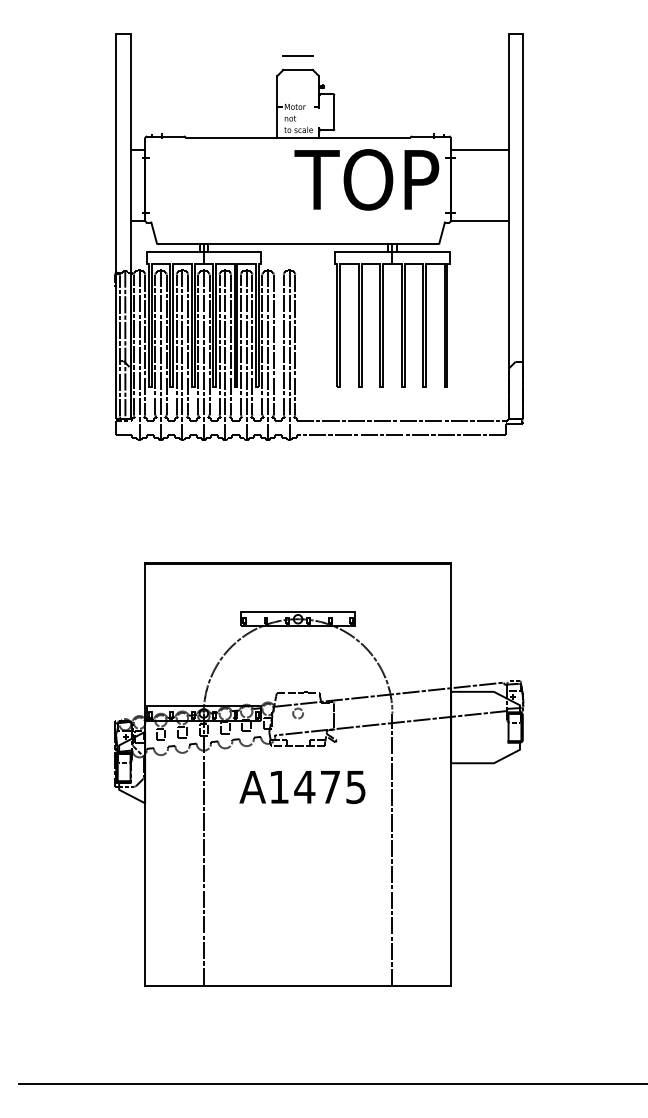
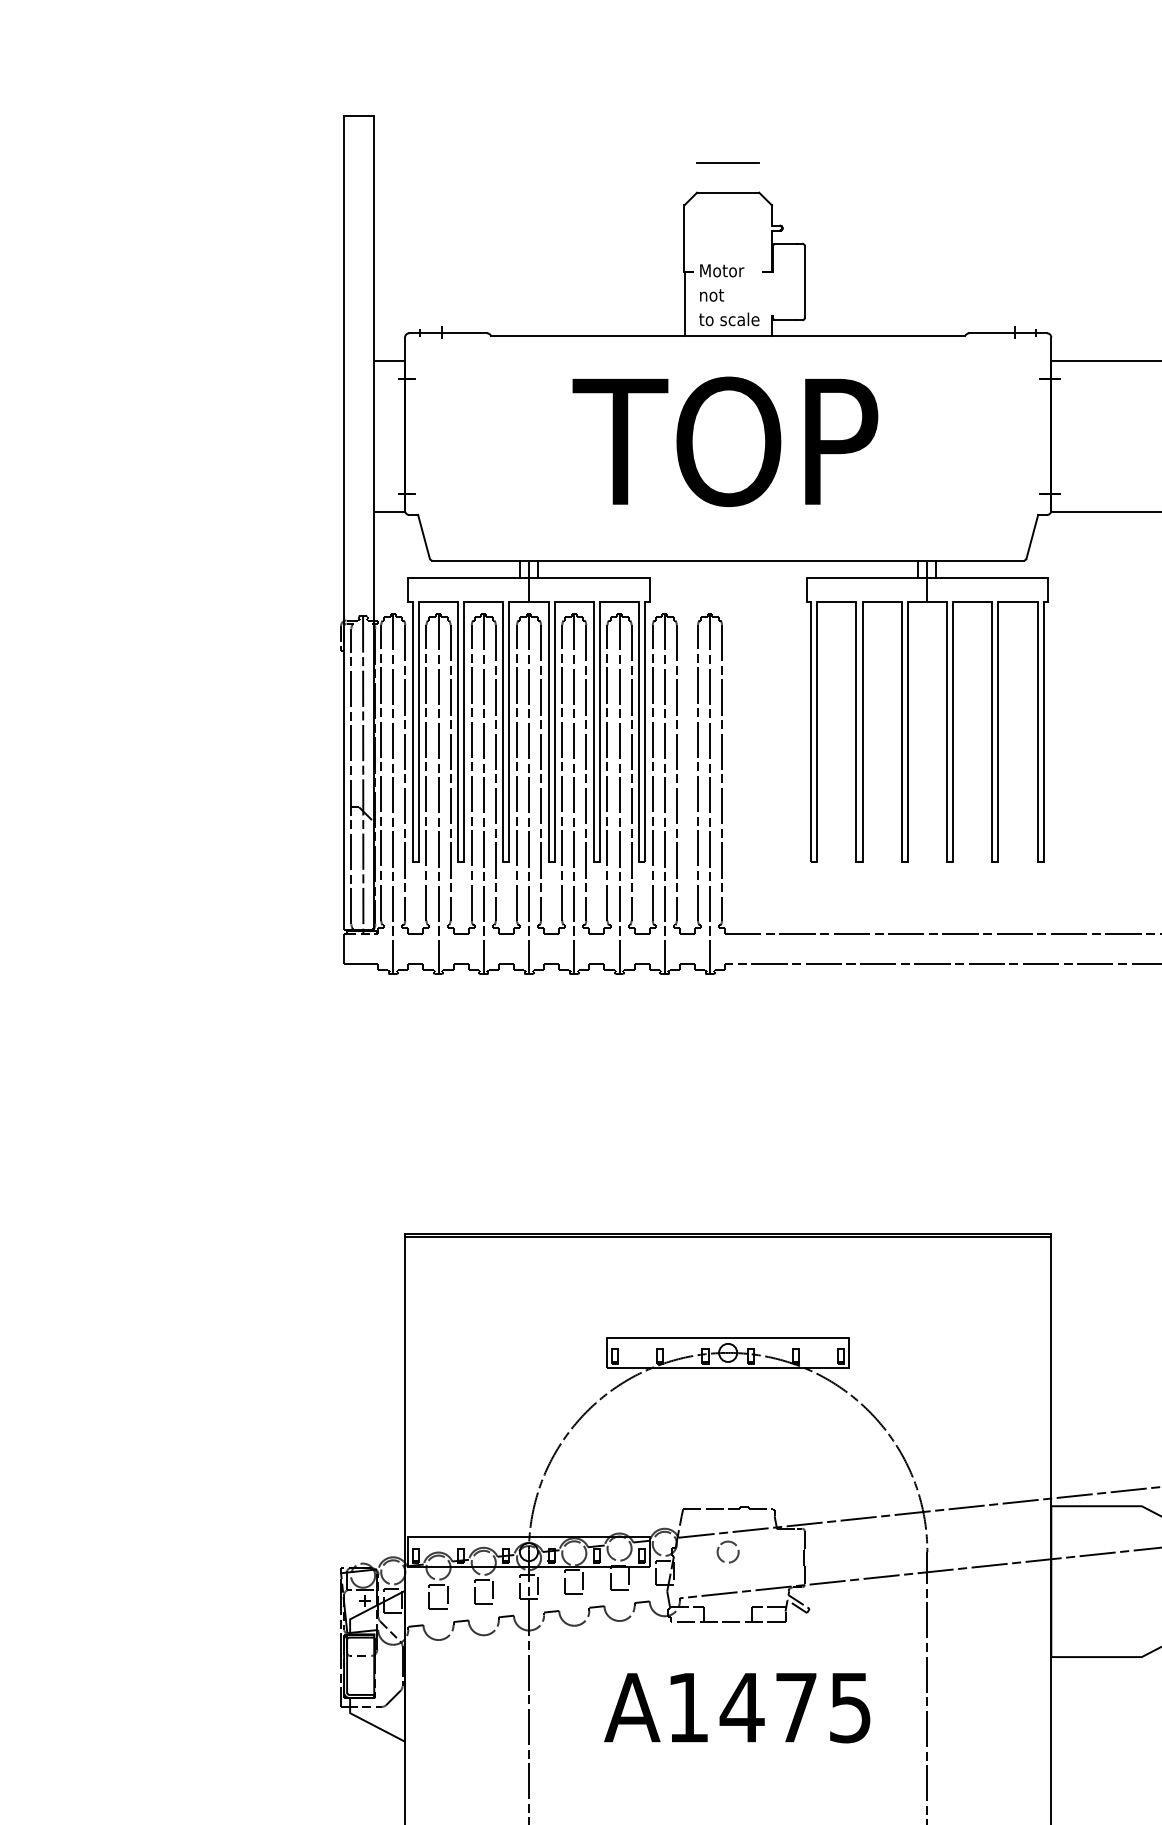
text: (366, 179) -> (724, 440), moved

